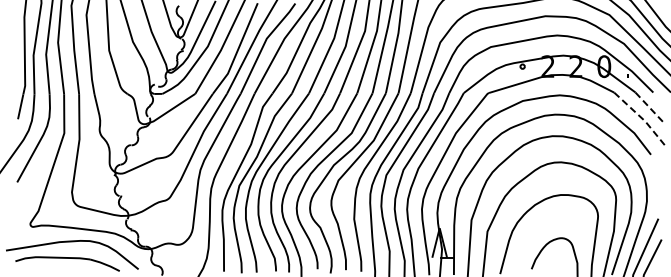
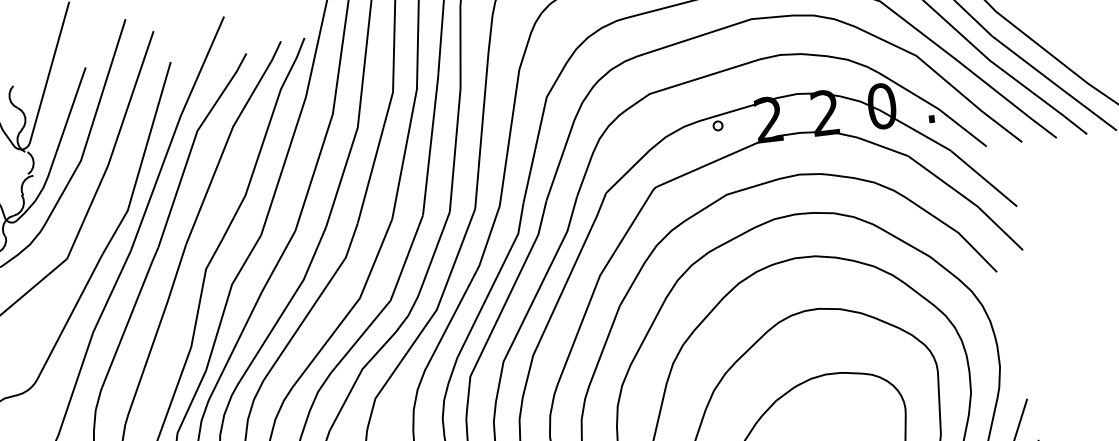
line: (650, 108) -> (984, 179), dashed -> solid
line: (641, 118) -> (969, 201), dashed -> solid

